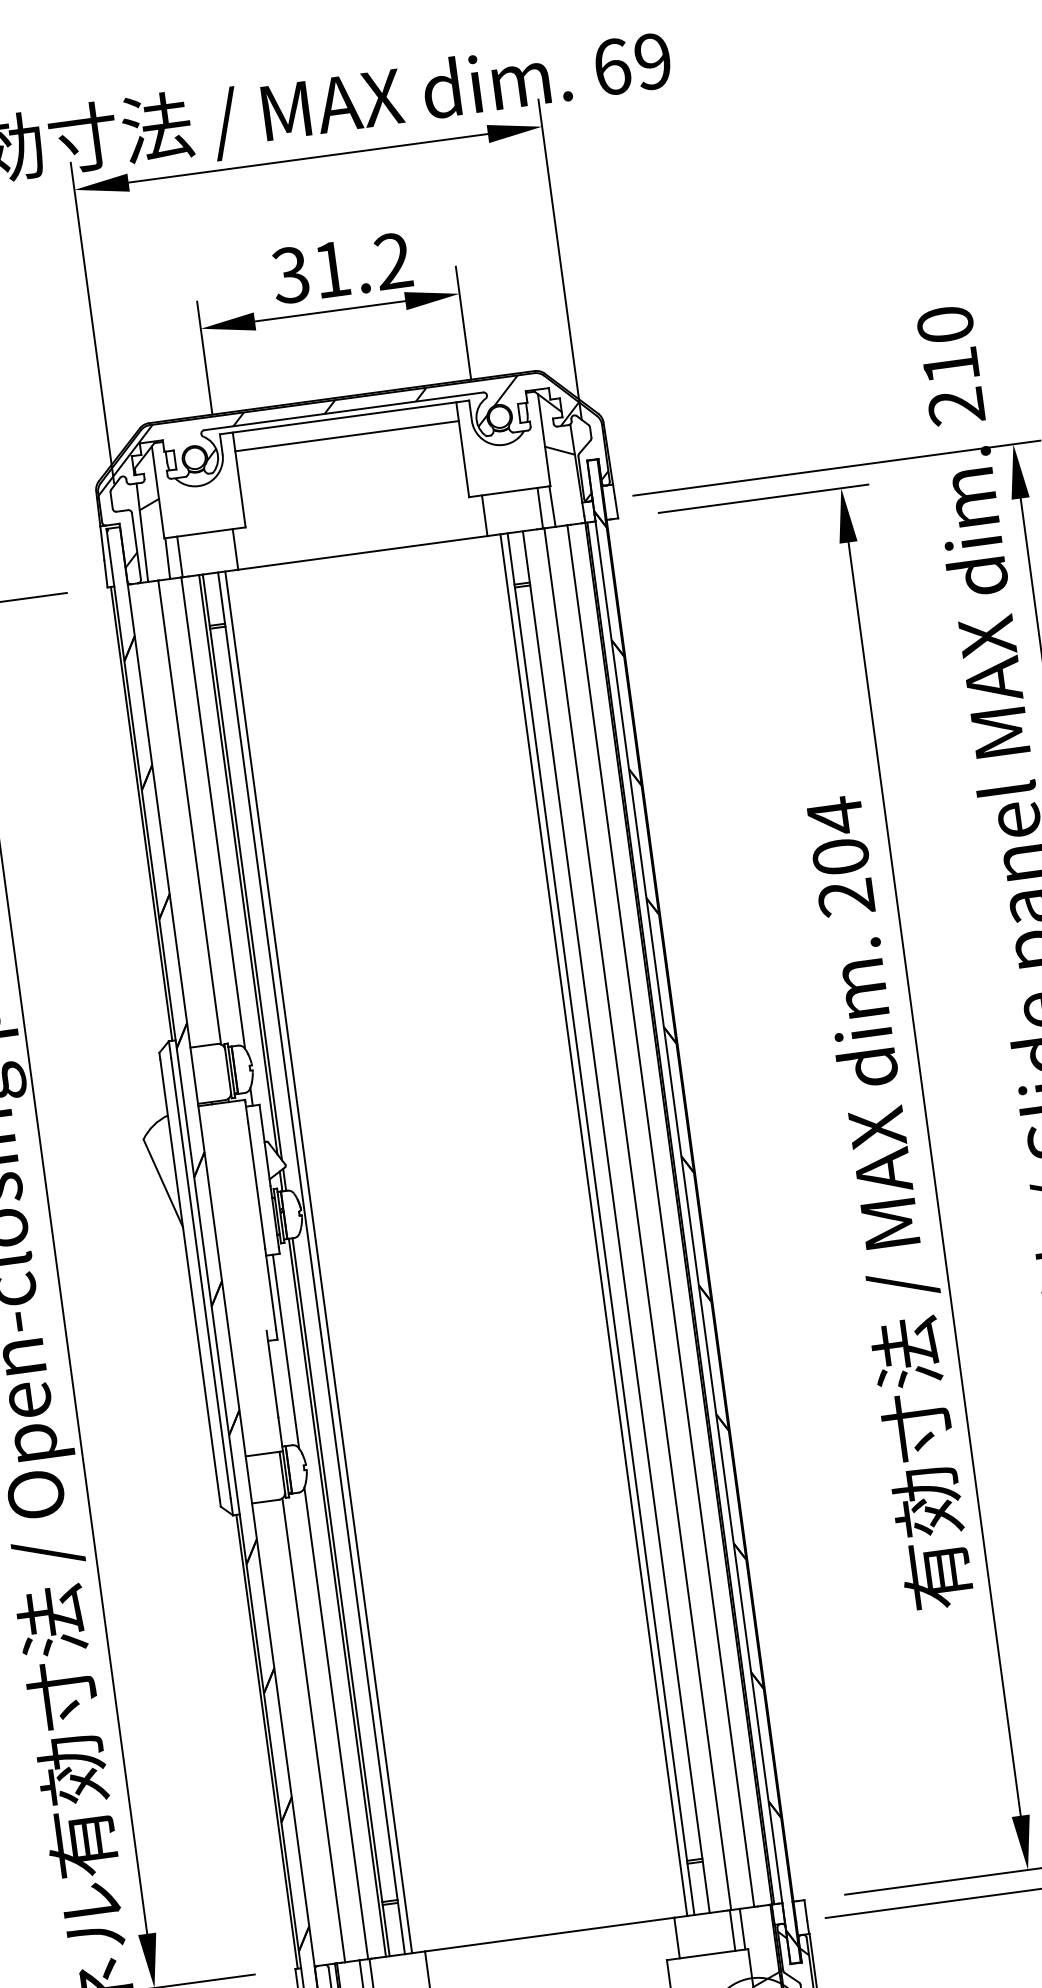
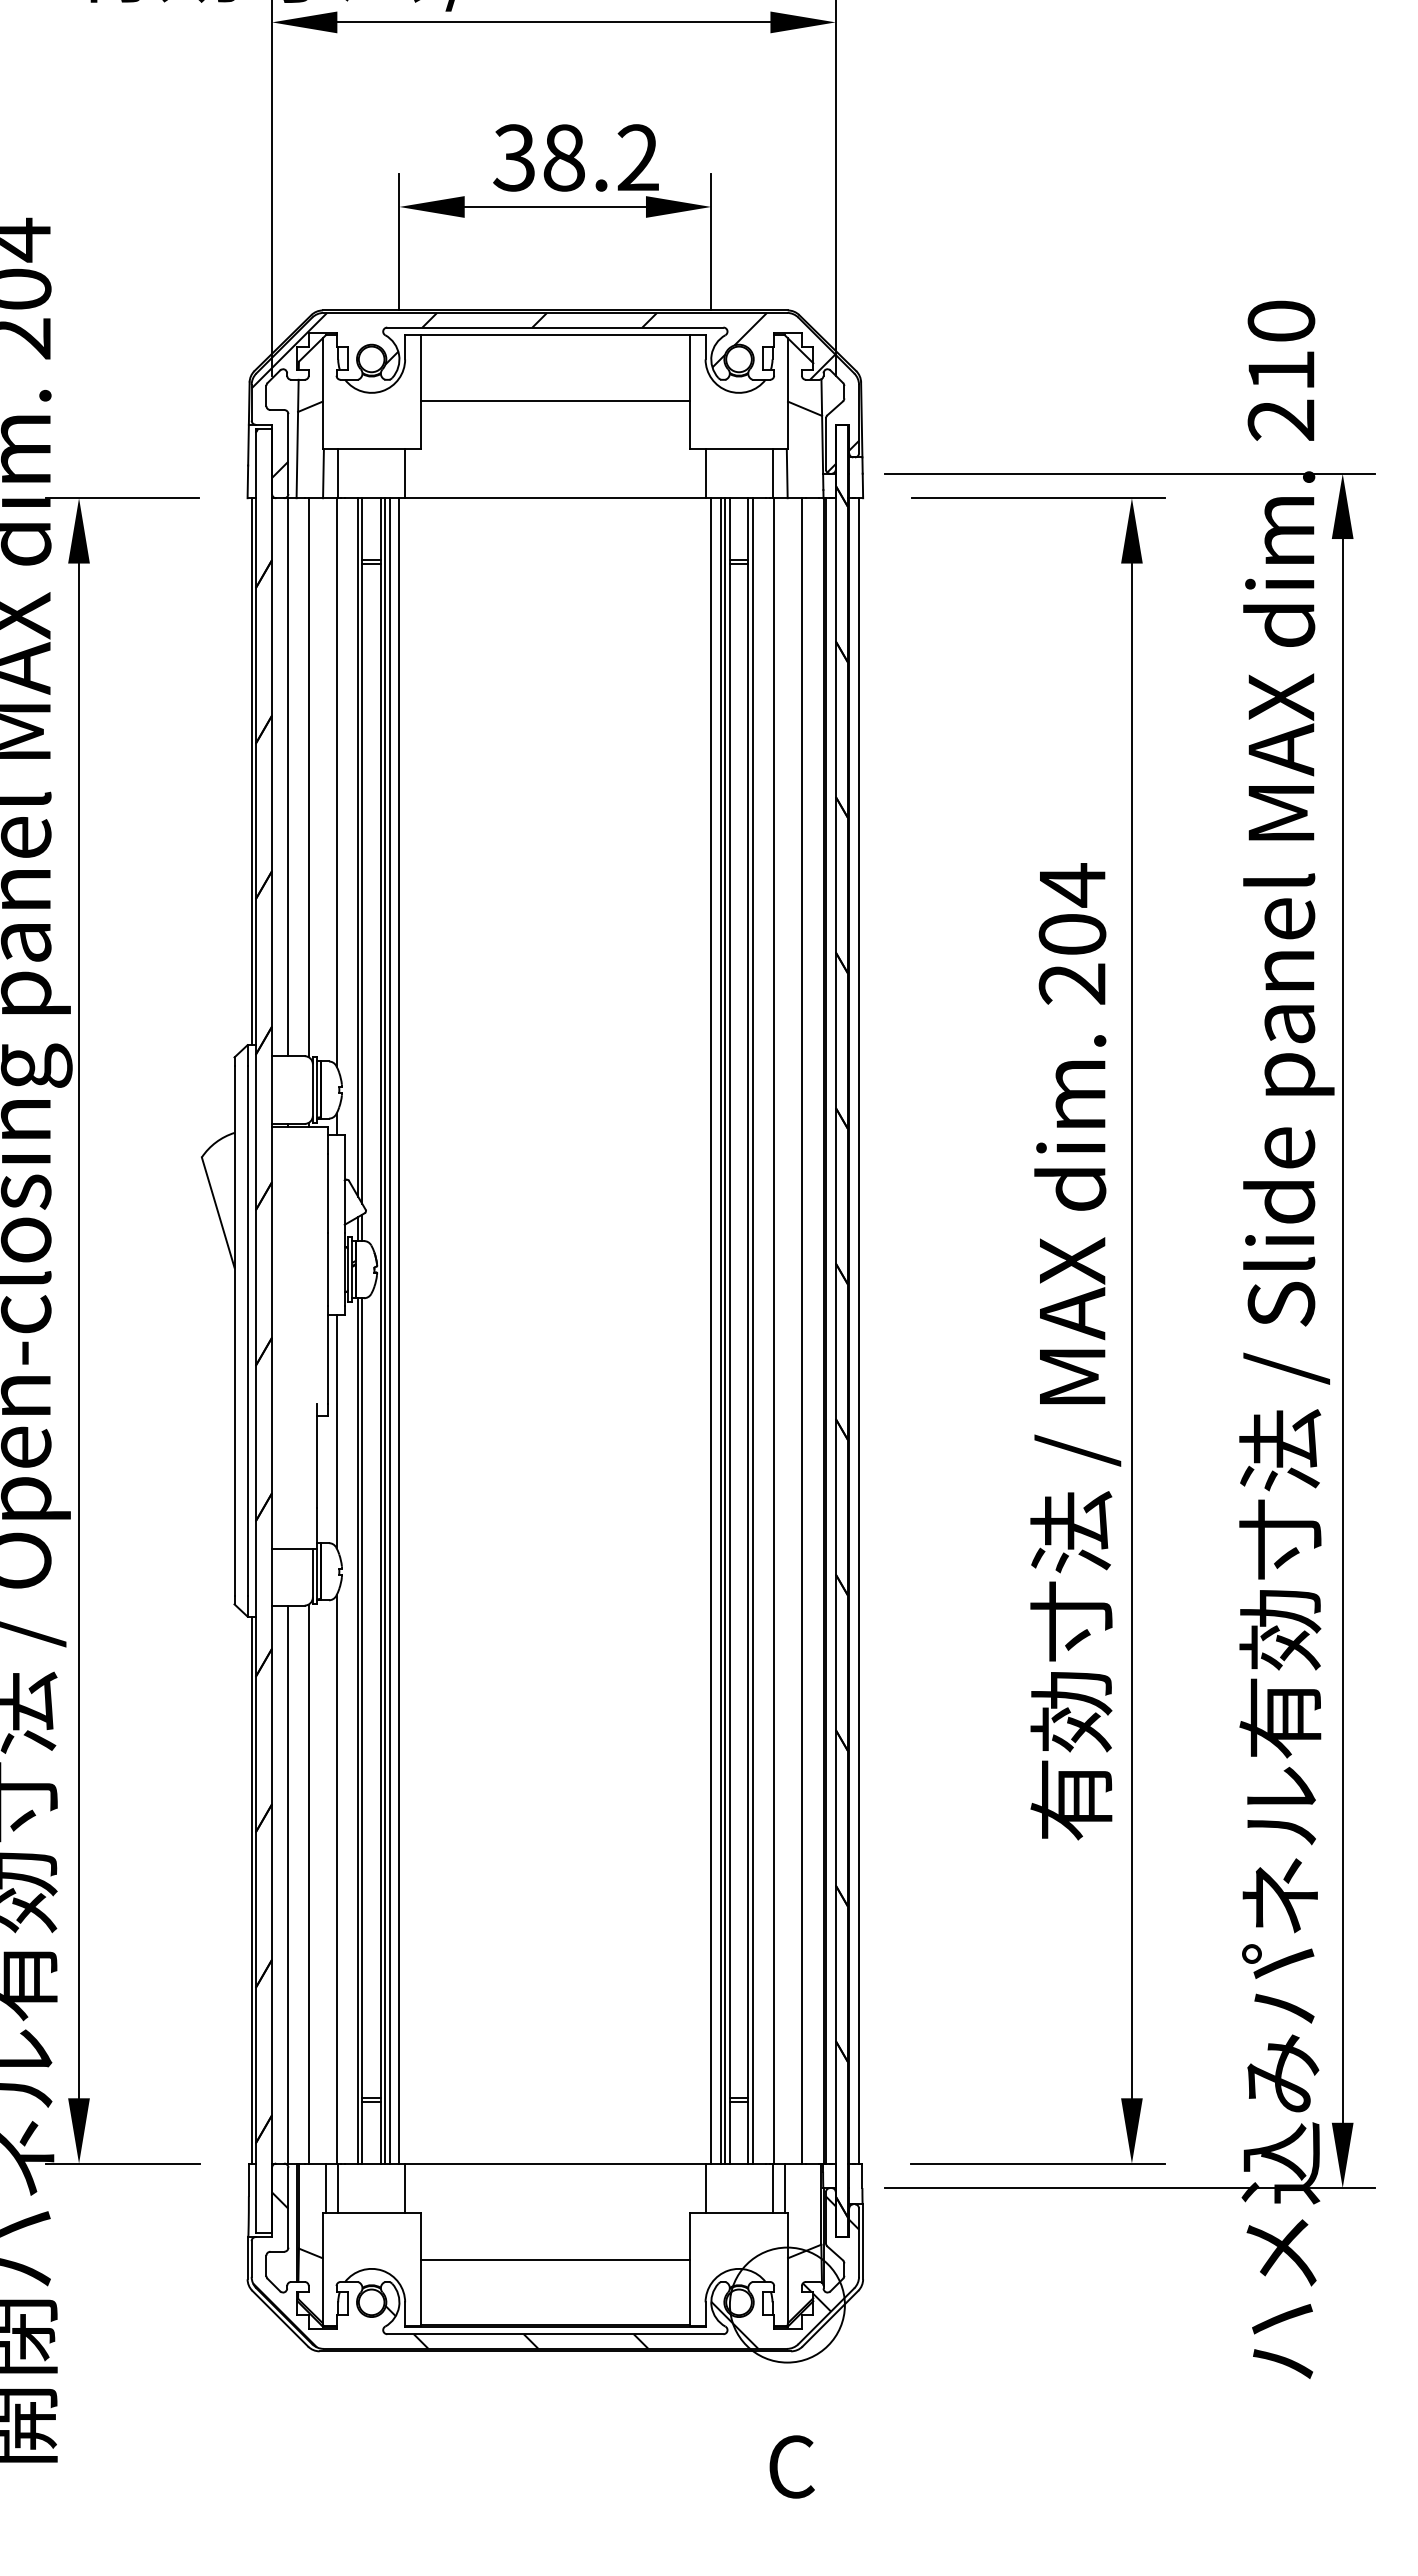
text: (331, 269) -> (563, 157), 31.2 -> 38.2
line: (347, 436) -> (555, 400), moved
line: (172, 814) -> (288, 777), added
line: (708, 1209) -> (859, 1330), added
line: (619, 1221) -> (752, 1330), added
line: (597, 1224) -> (725, 1330), added
line: (585, 1225) -> (711, 1330), added
line: (326, 1260) -> (399, 1330), added
line: (315, 1262) -> (385, 1330), added
line: (296, 1732) -> (288, 1884), added

